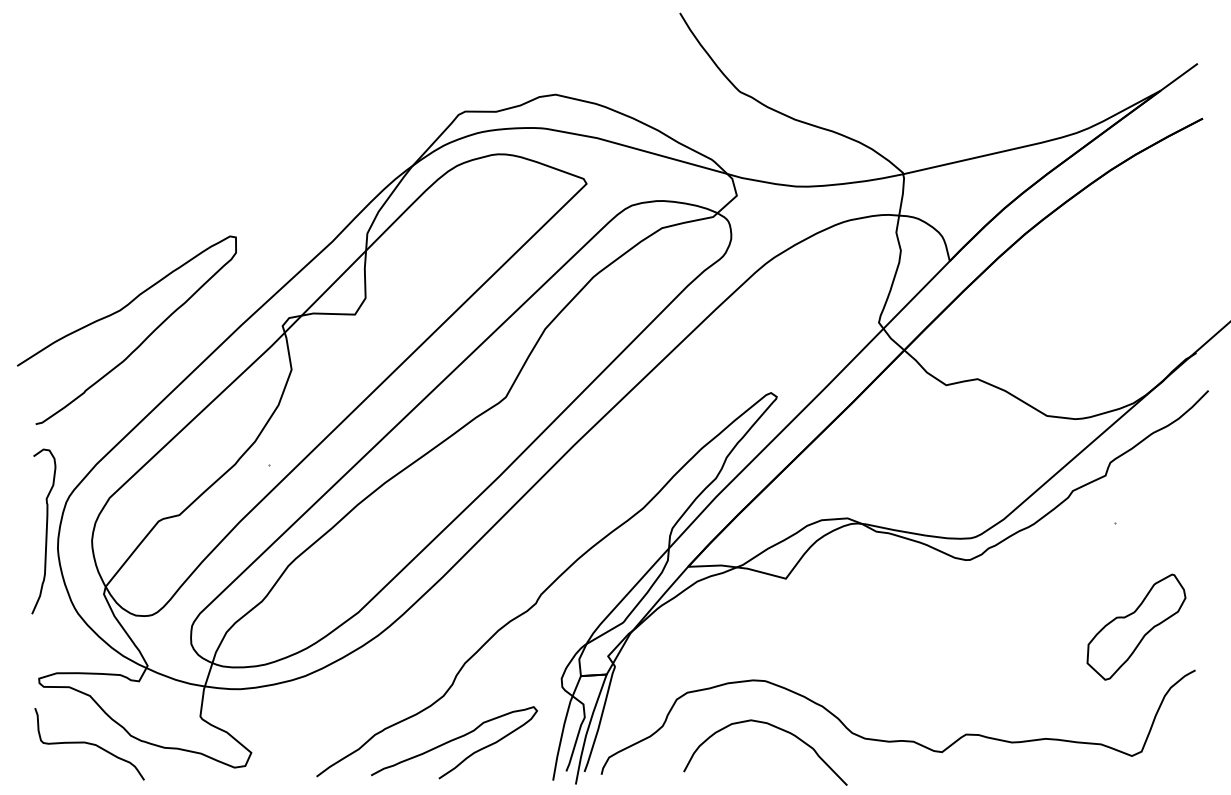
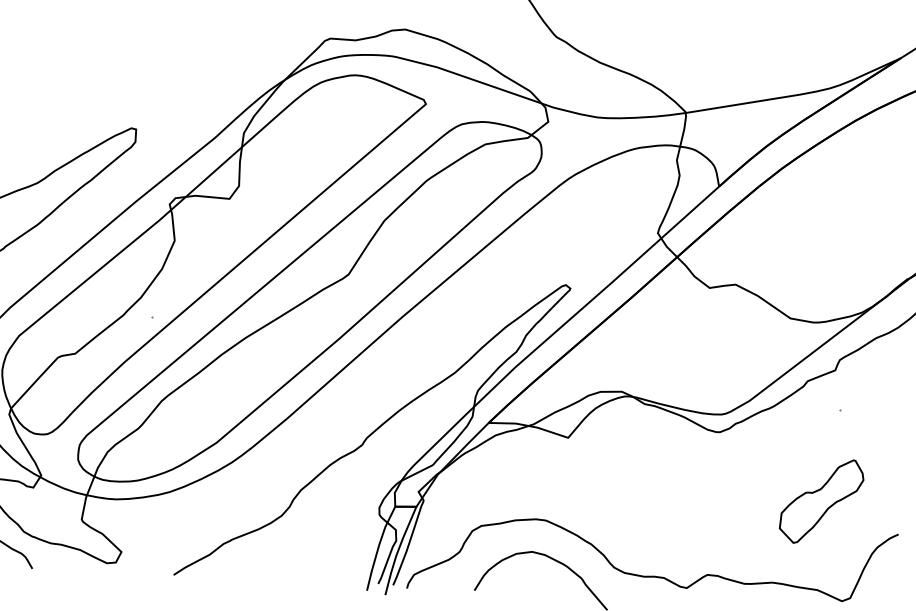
part: (1136, 626) -> (821, 500), moved
curve: (454, 740) -> (288, 552), removed

